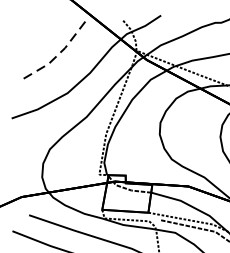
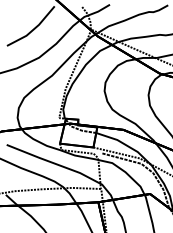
line: (57, 54) -> (33, 29), dashed -> solid

